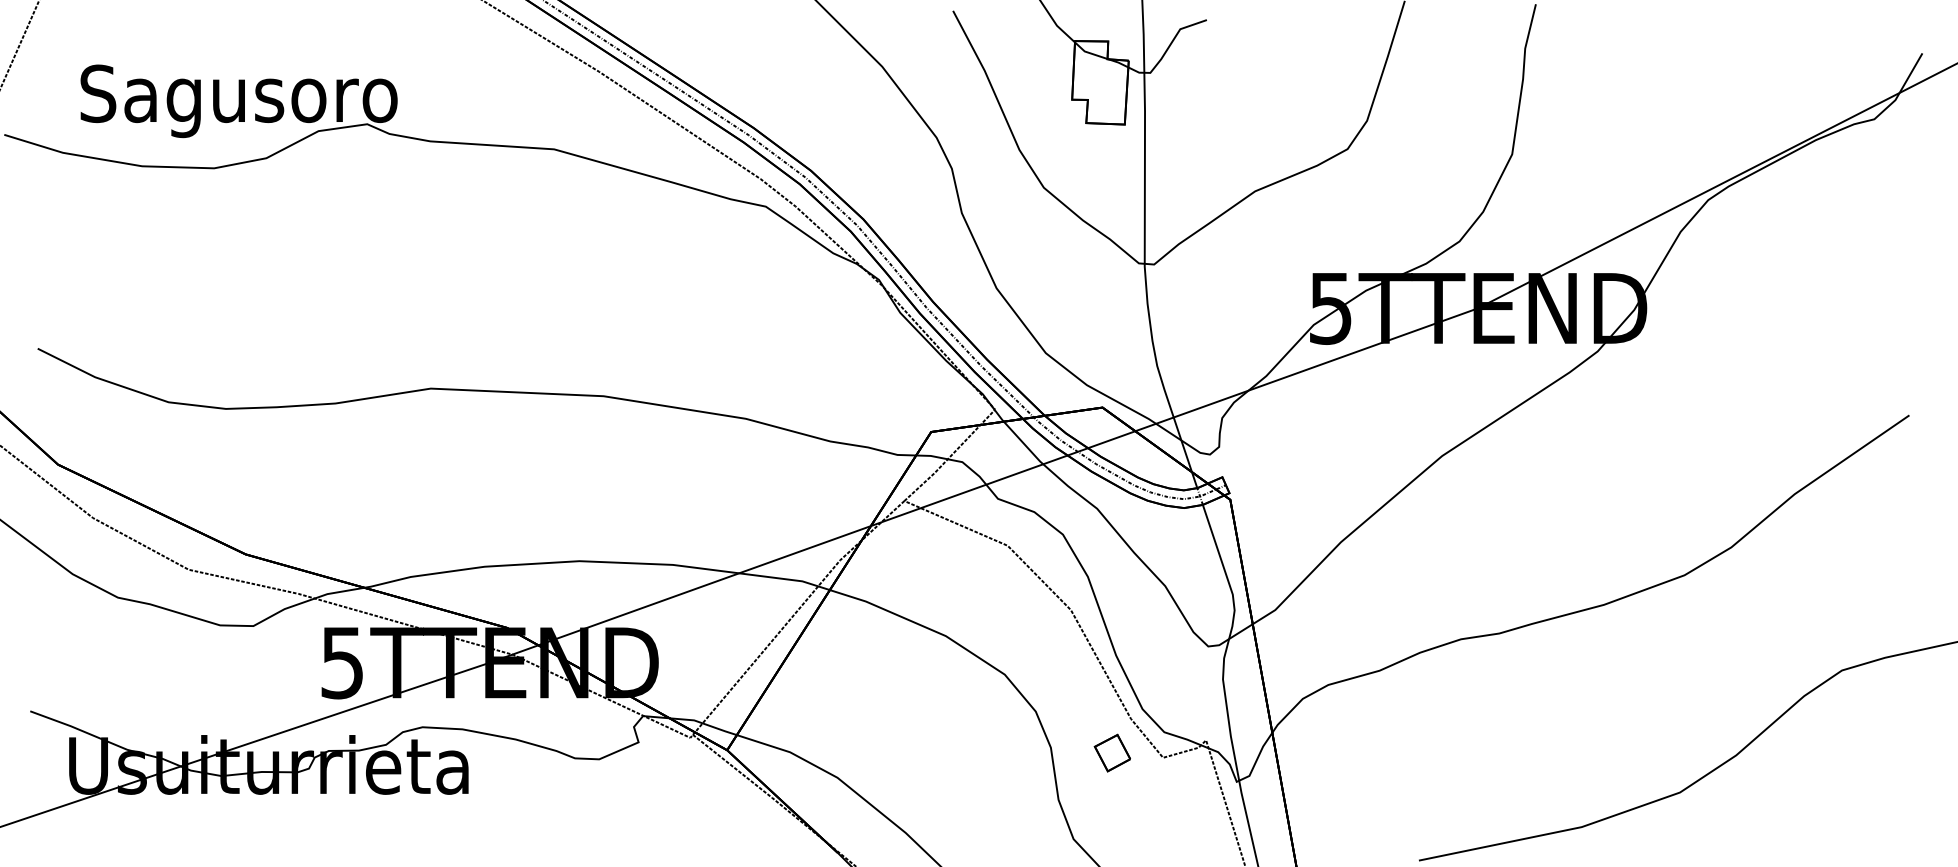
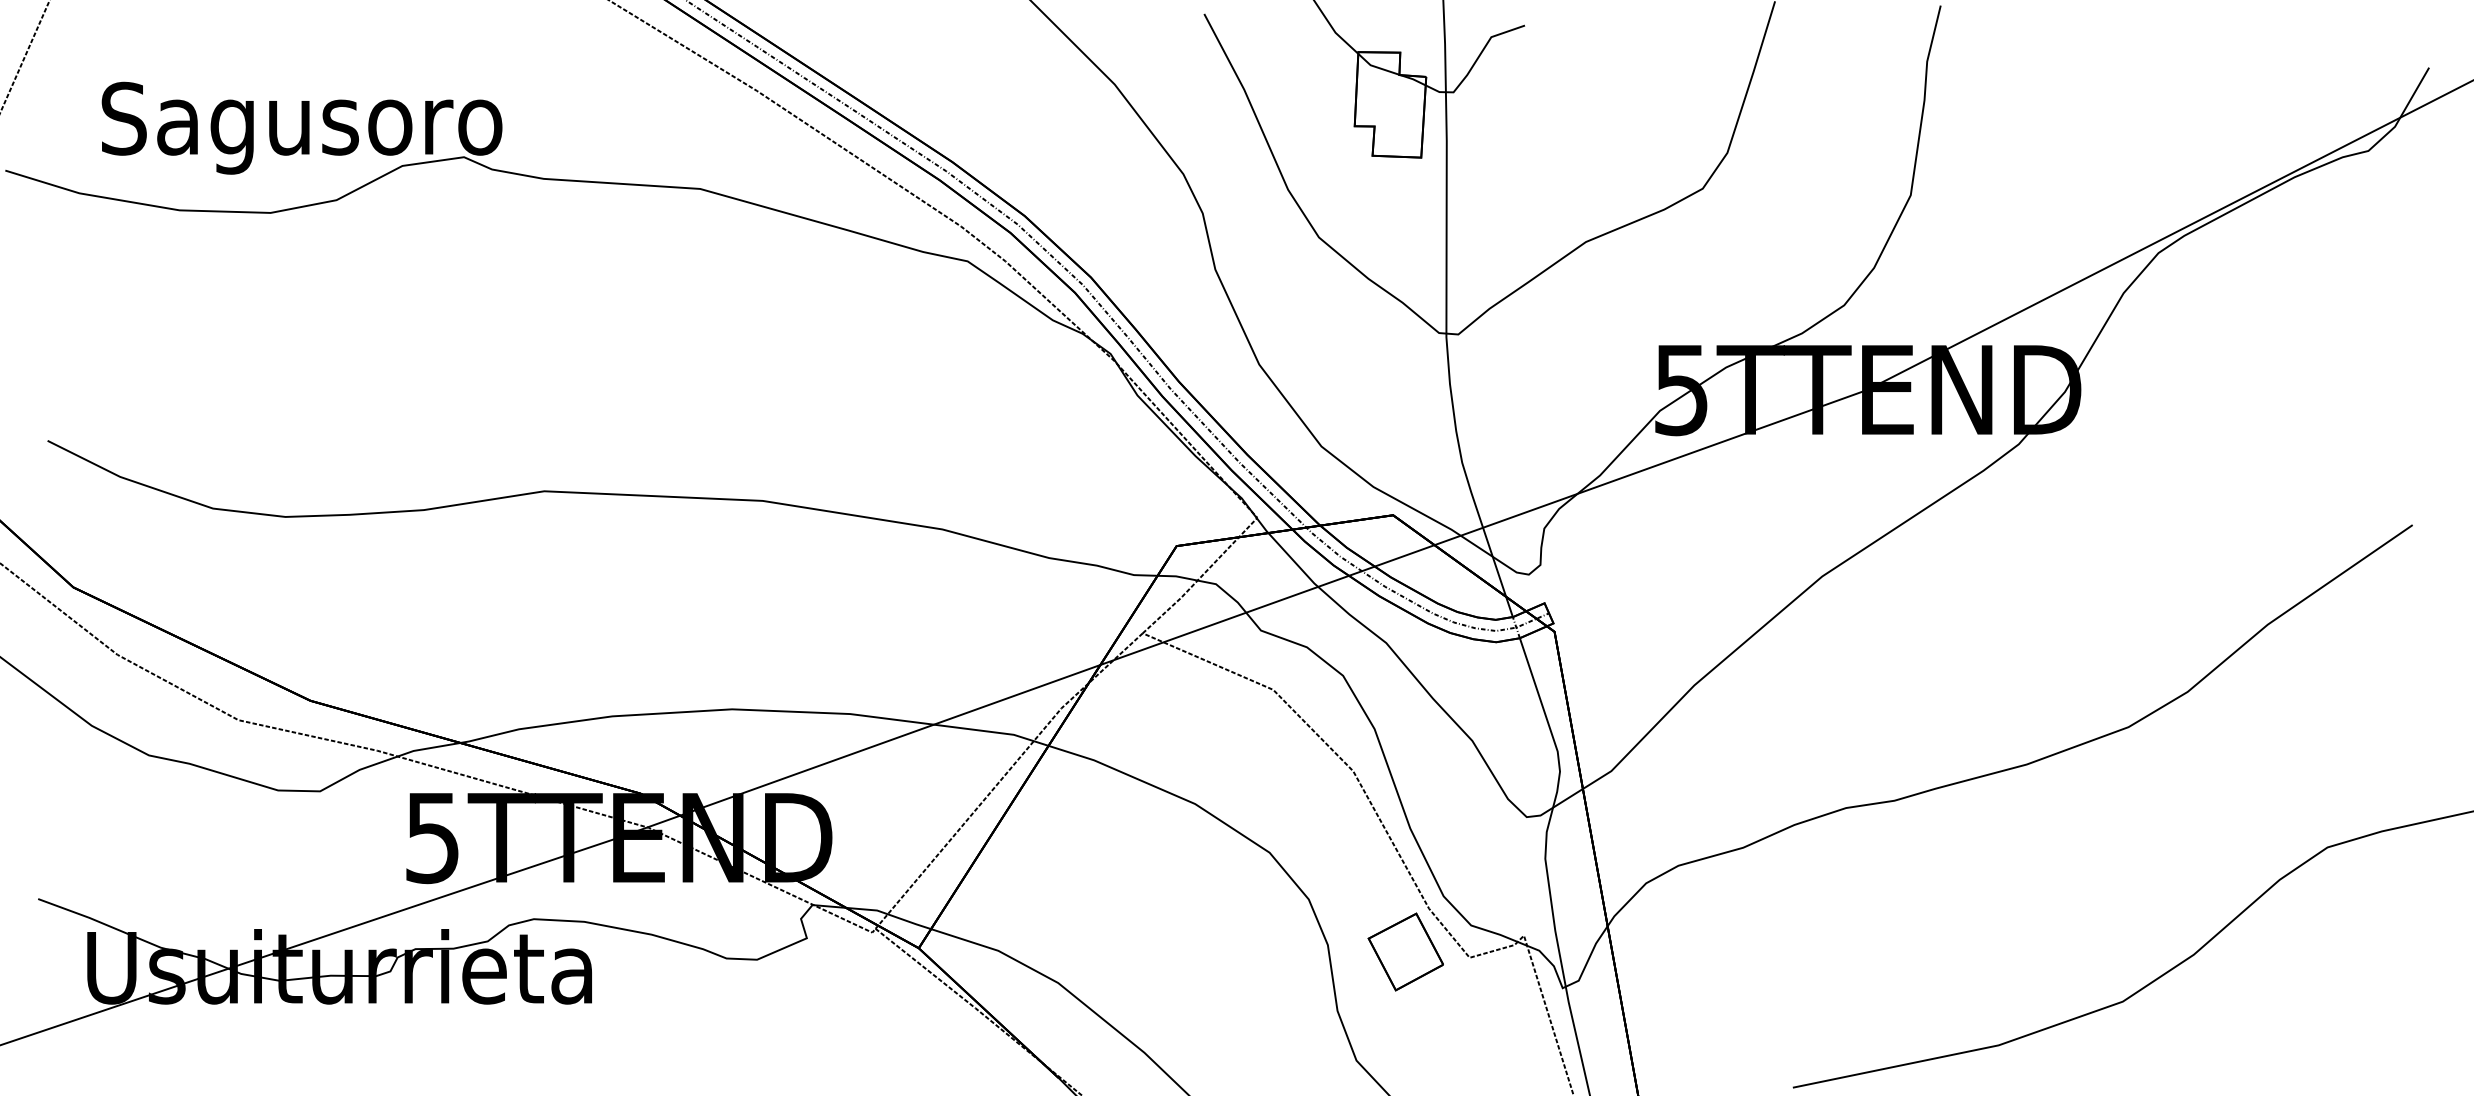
part: (1112, 752) -> (1405, 951), size x1.67

